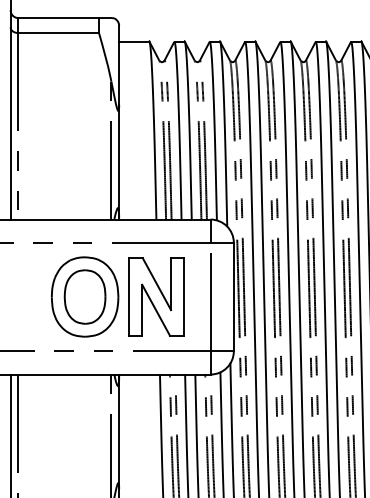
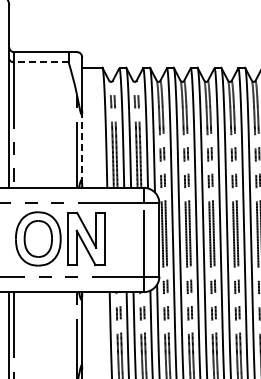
line: (58, 33) -> (41, 62), solid -> dashed
line: (119, 162) -> (82, 149), solid -> dashed
part: (118, 296) -> (60, 238), moved

